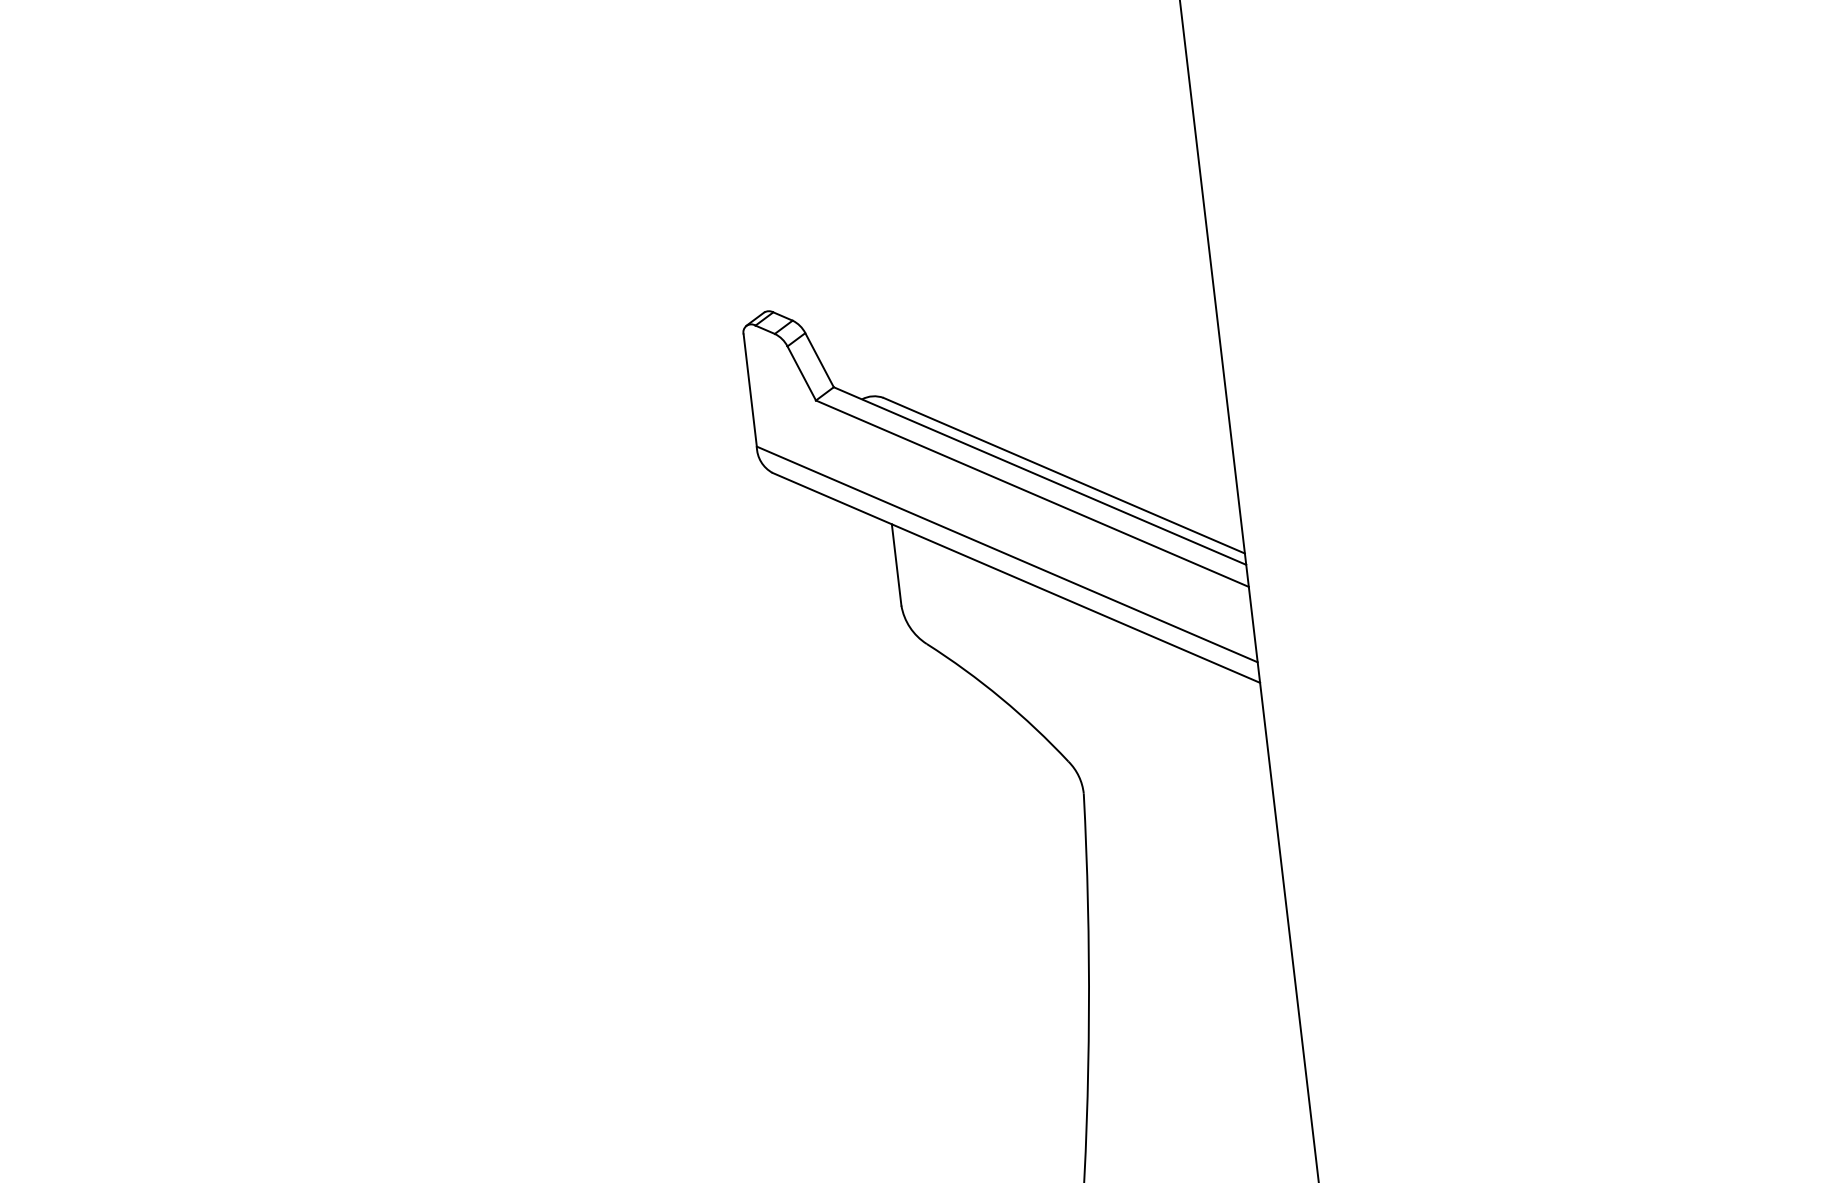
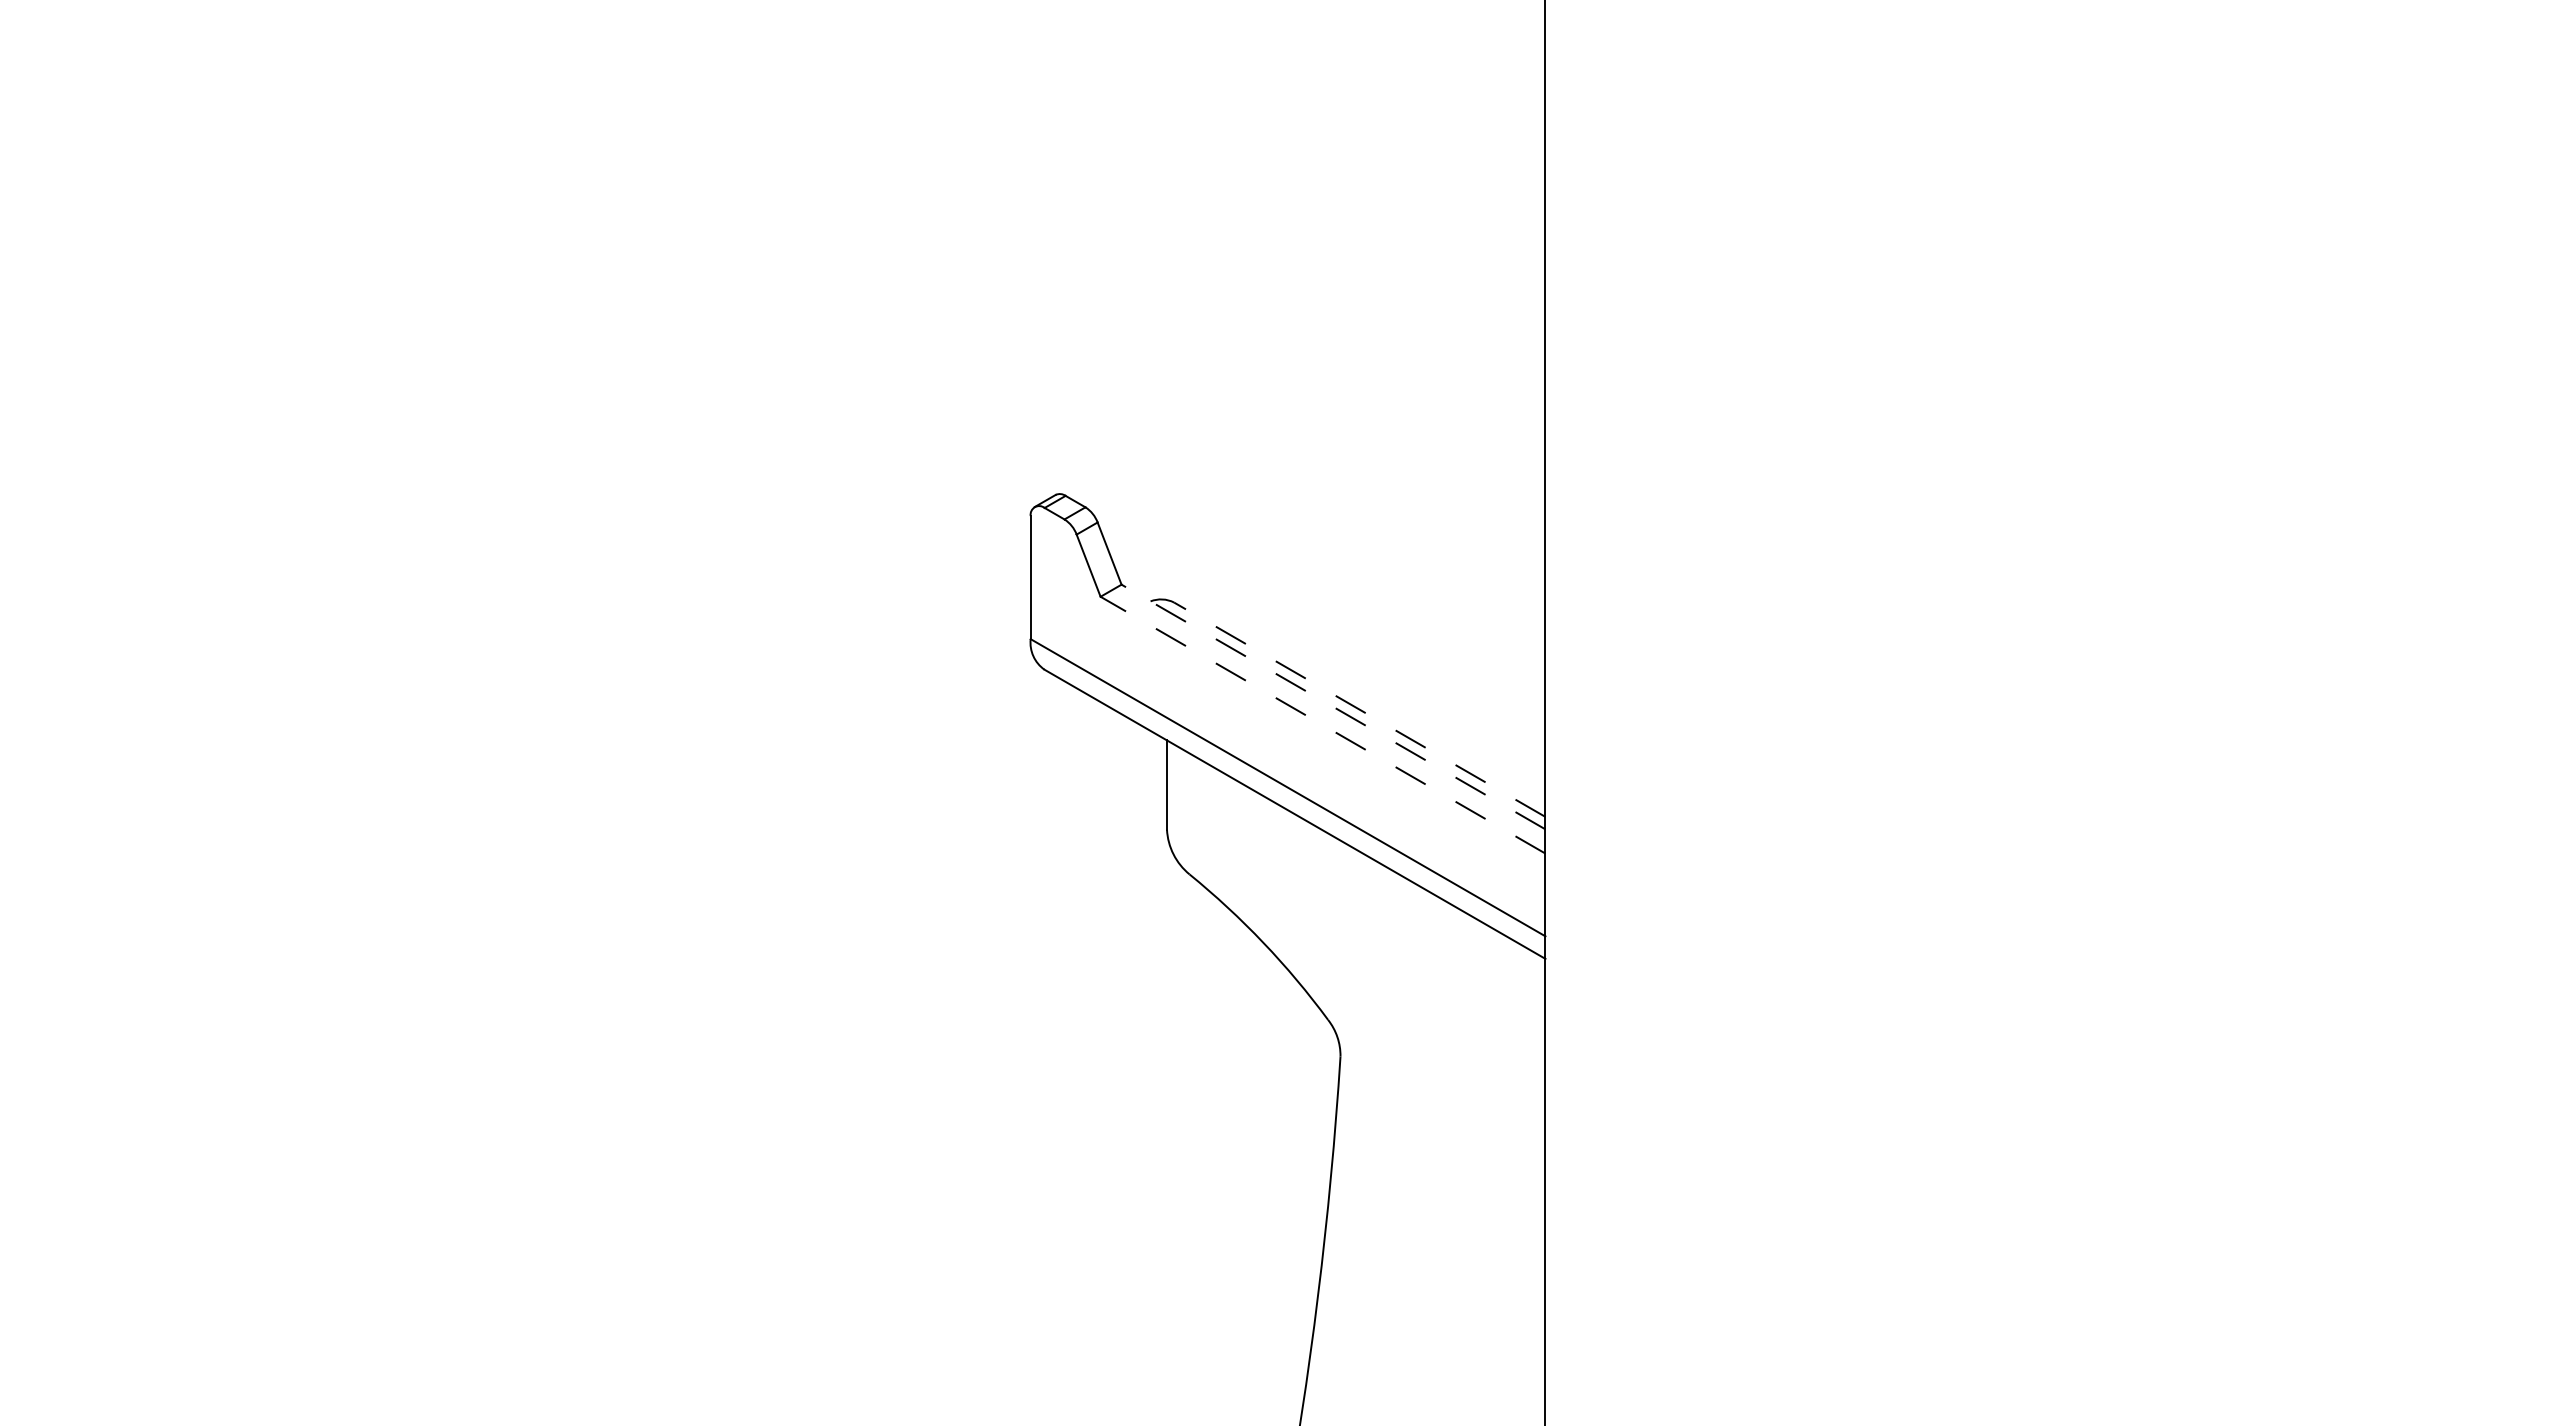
line: (1063, 475) -> (1359, 709), solid -> dashed
line: (1040, 476) -> (1333, 707), solid -> dashed
line: (1032, 493) -> (1323, 725), solid -> dashed

